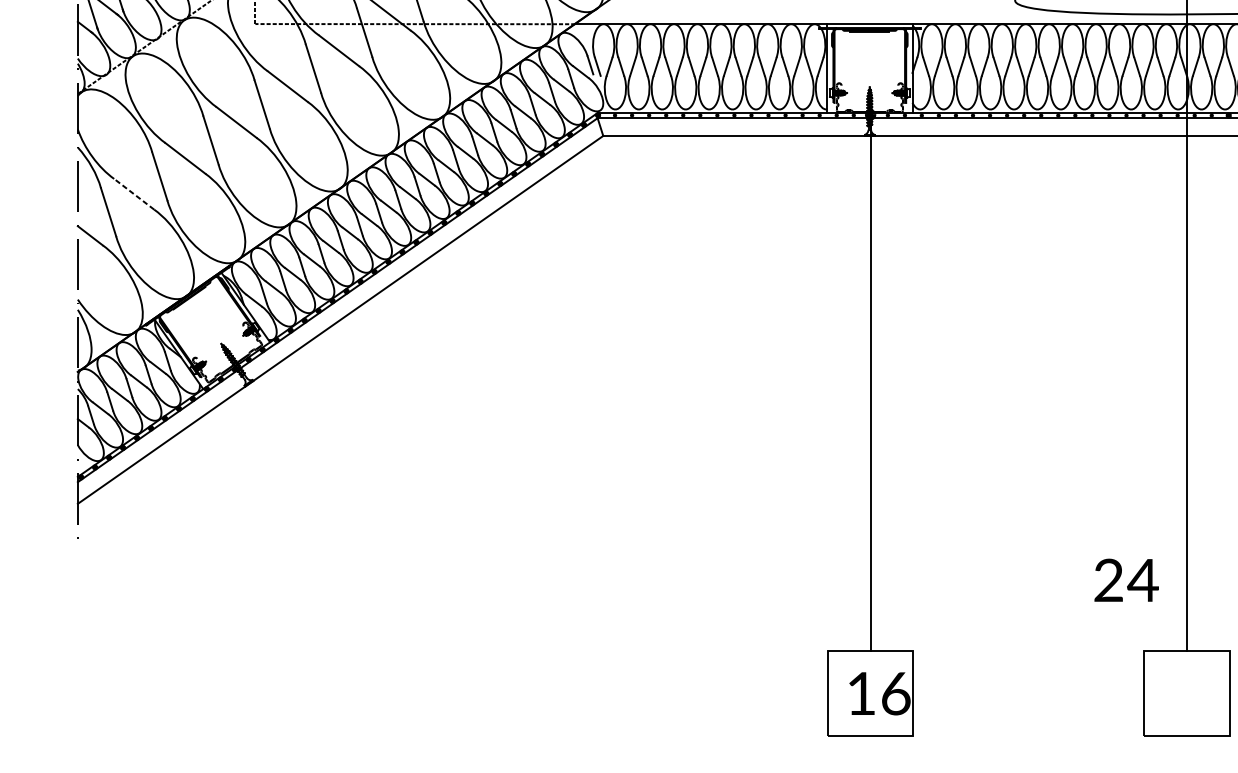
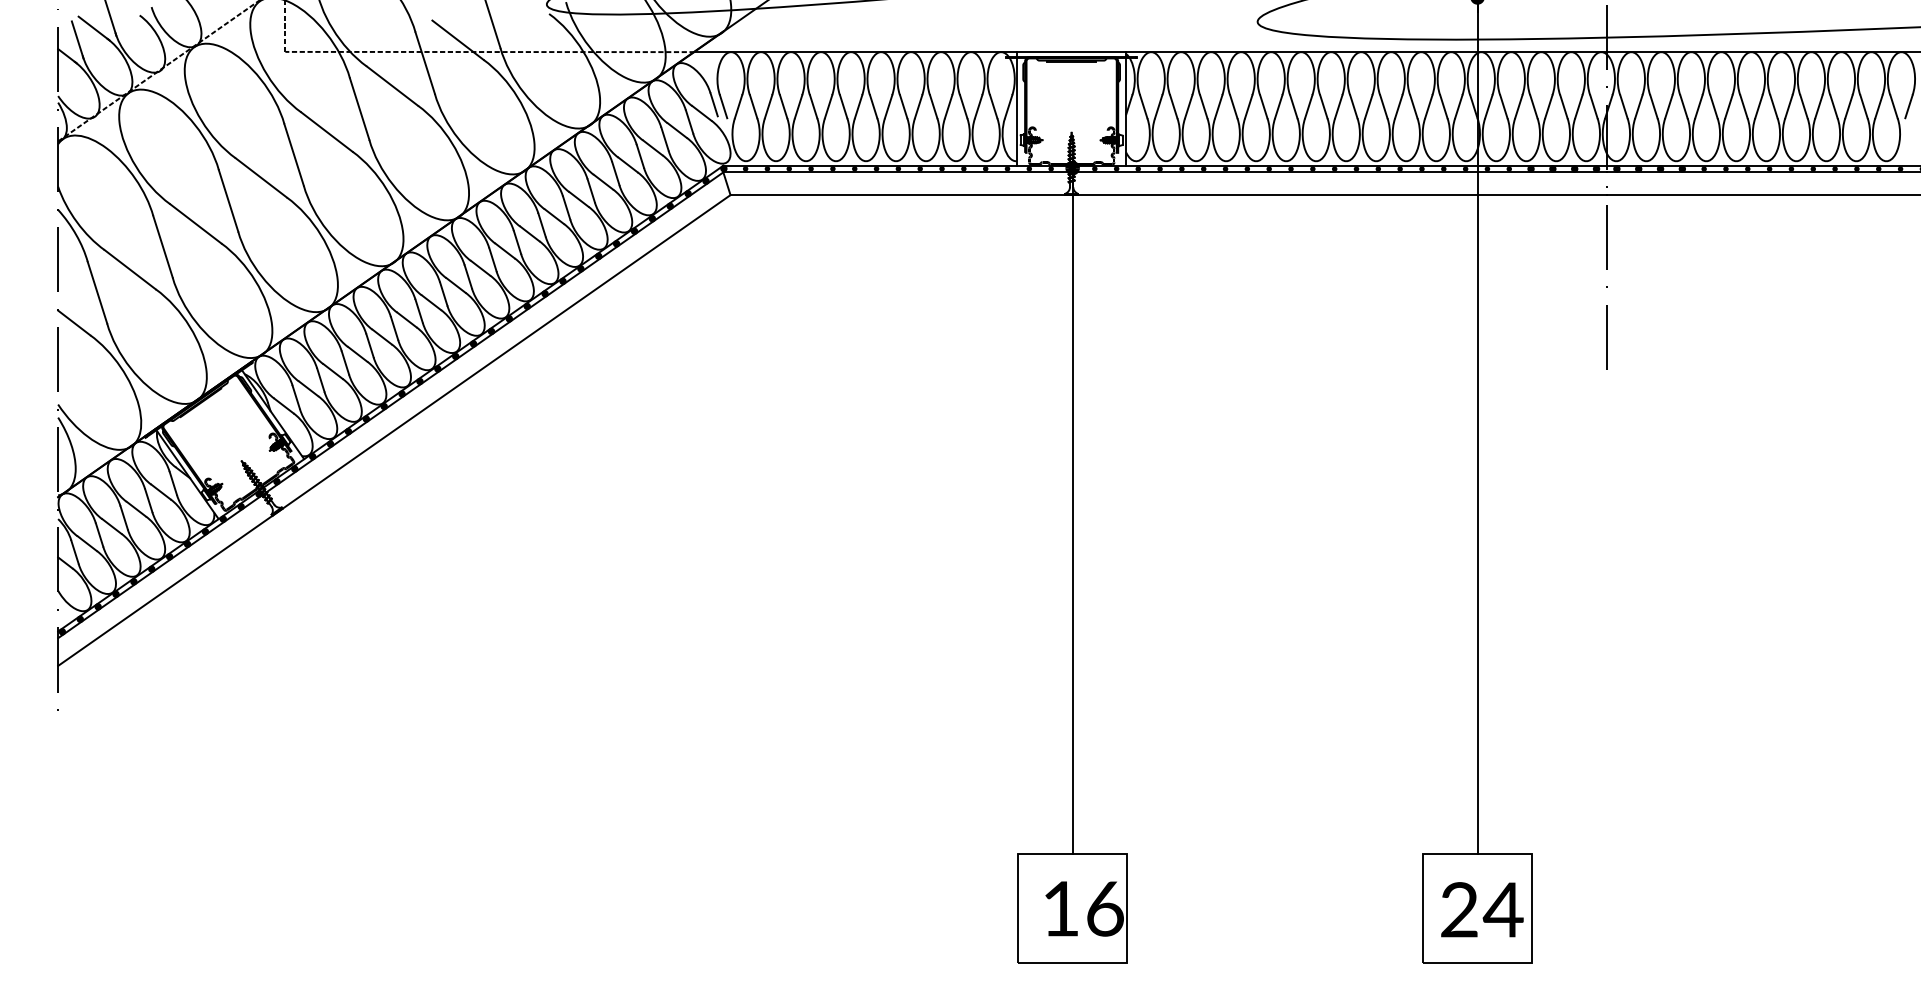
line: (133, 194) -> (129, 269), dashed -> solid
text: (1126, 580) -> (1482, 909), moved

